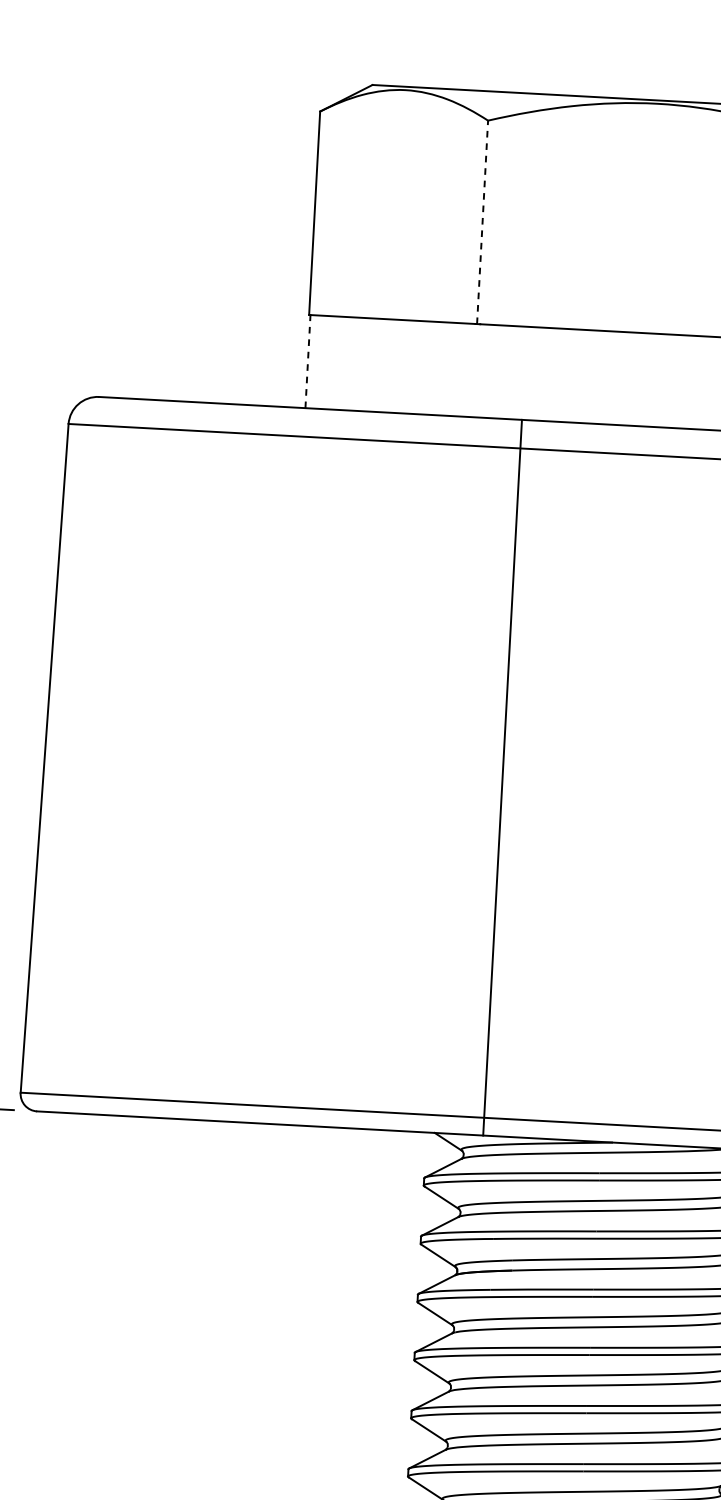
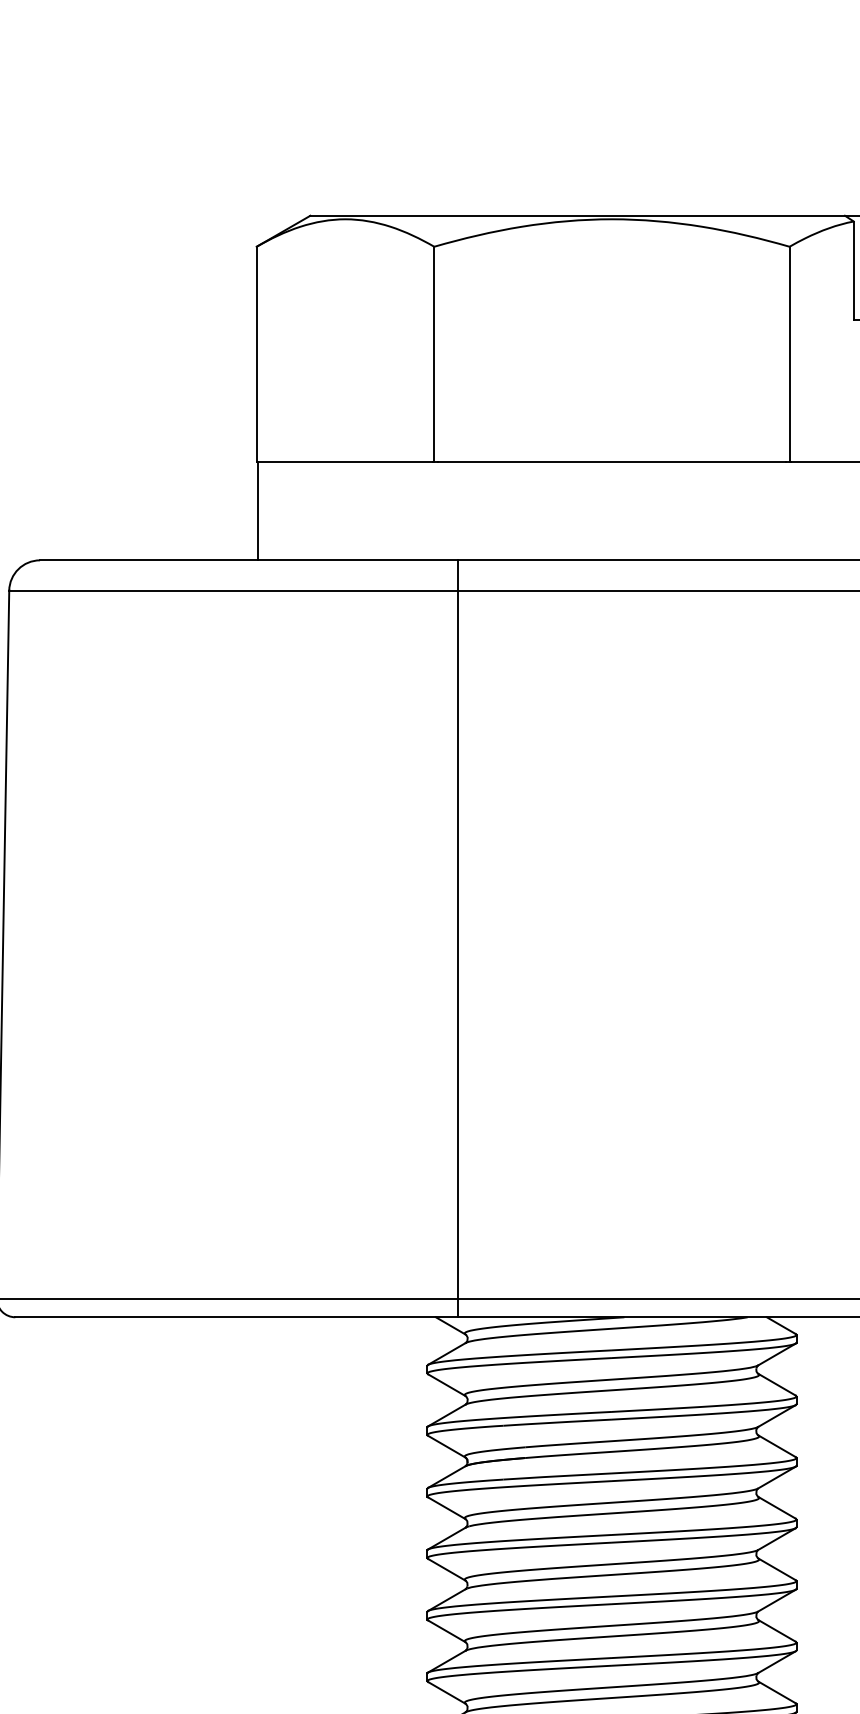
line: (482, 222) -> (434, 354), dashed -> solid
line: (308, 361) -> (258, 510), dashed -> solid
line: (502, 777) -> (458, 938), moved

